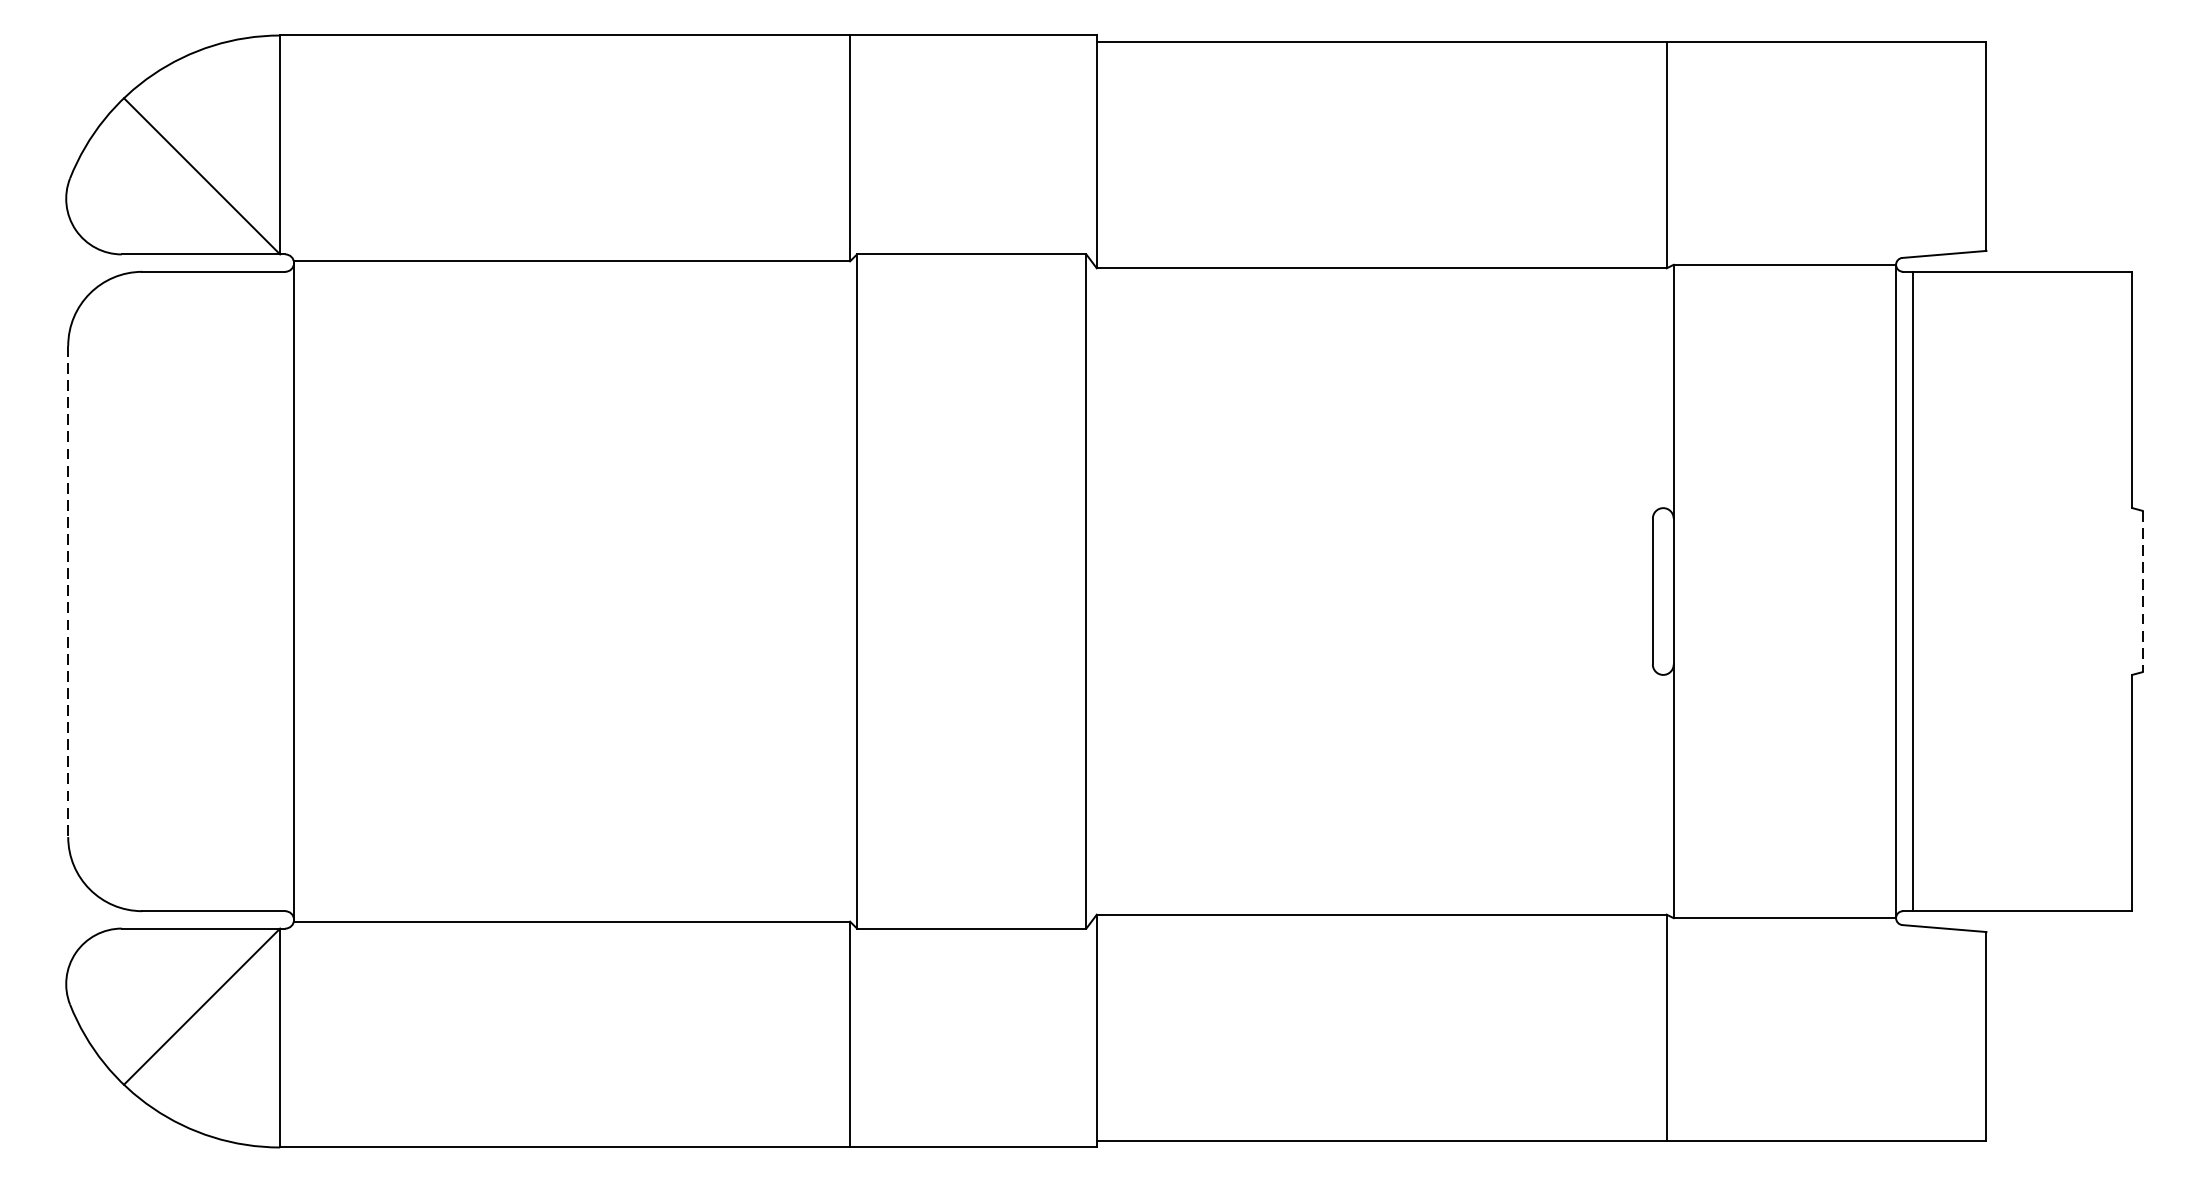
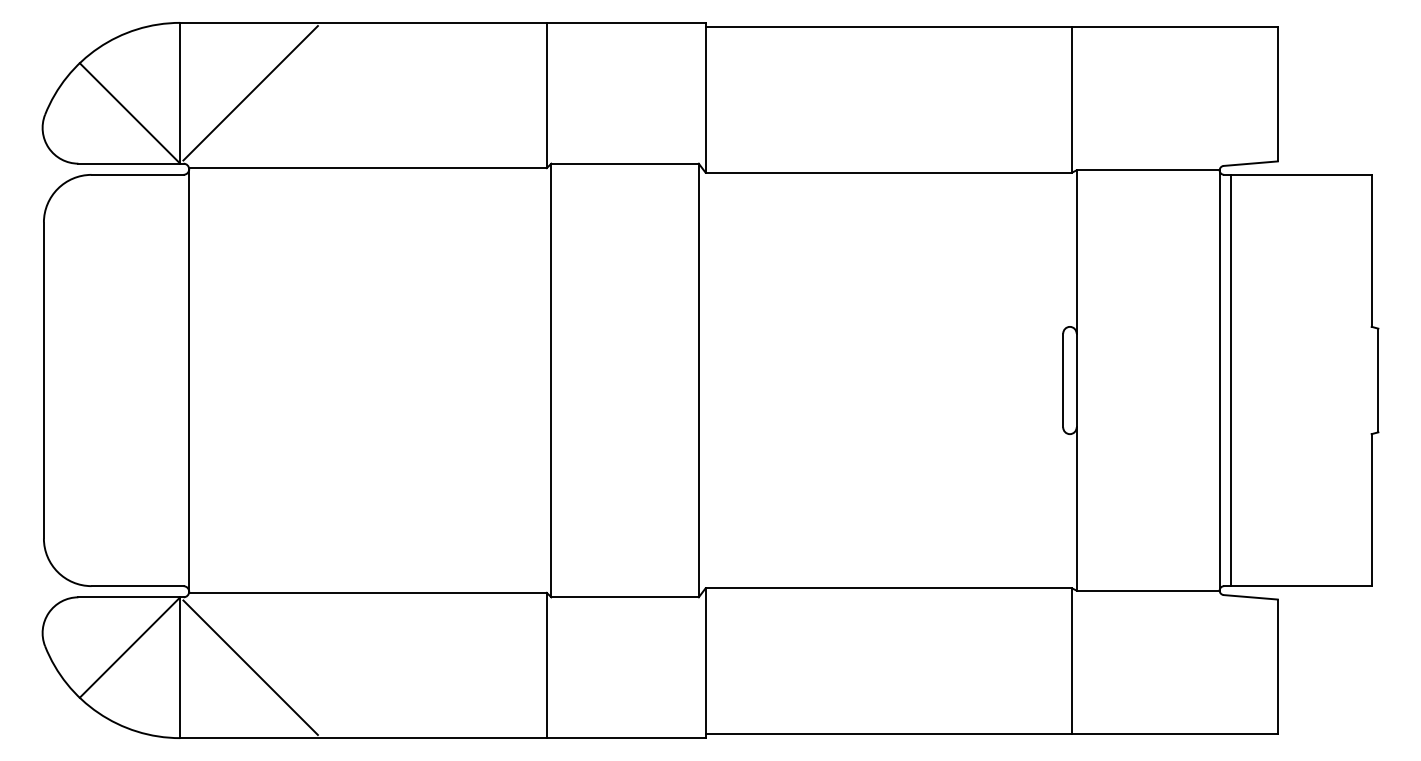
line: (389, 145) -> (250, 93), added
line: (67, 591) -> (43, 380), dashed -> solid
line: (2142, 591) -> (1378, 380), dashed -> solid
line: (389, 1037) -> (250, 667), added

